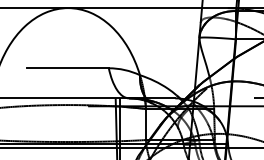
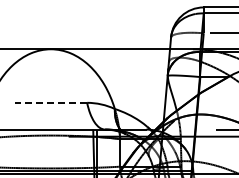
line: (67, 67) -> (50, 102), solid -> dashed

